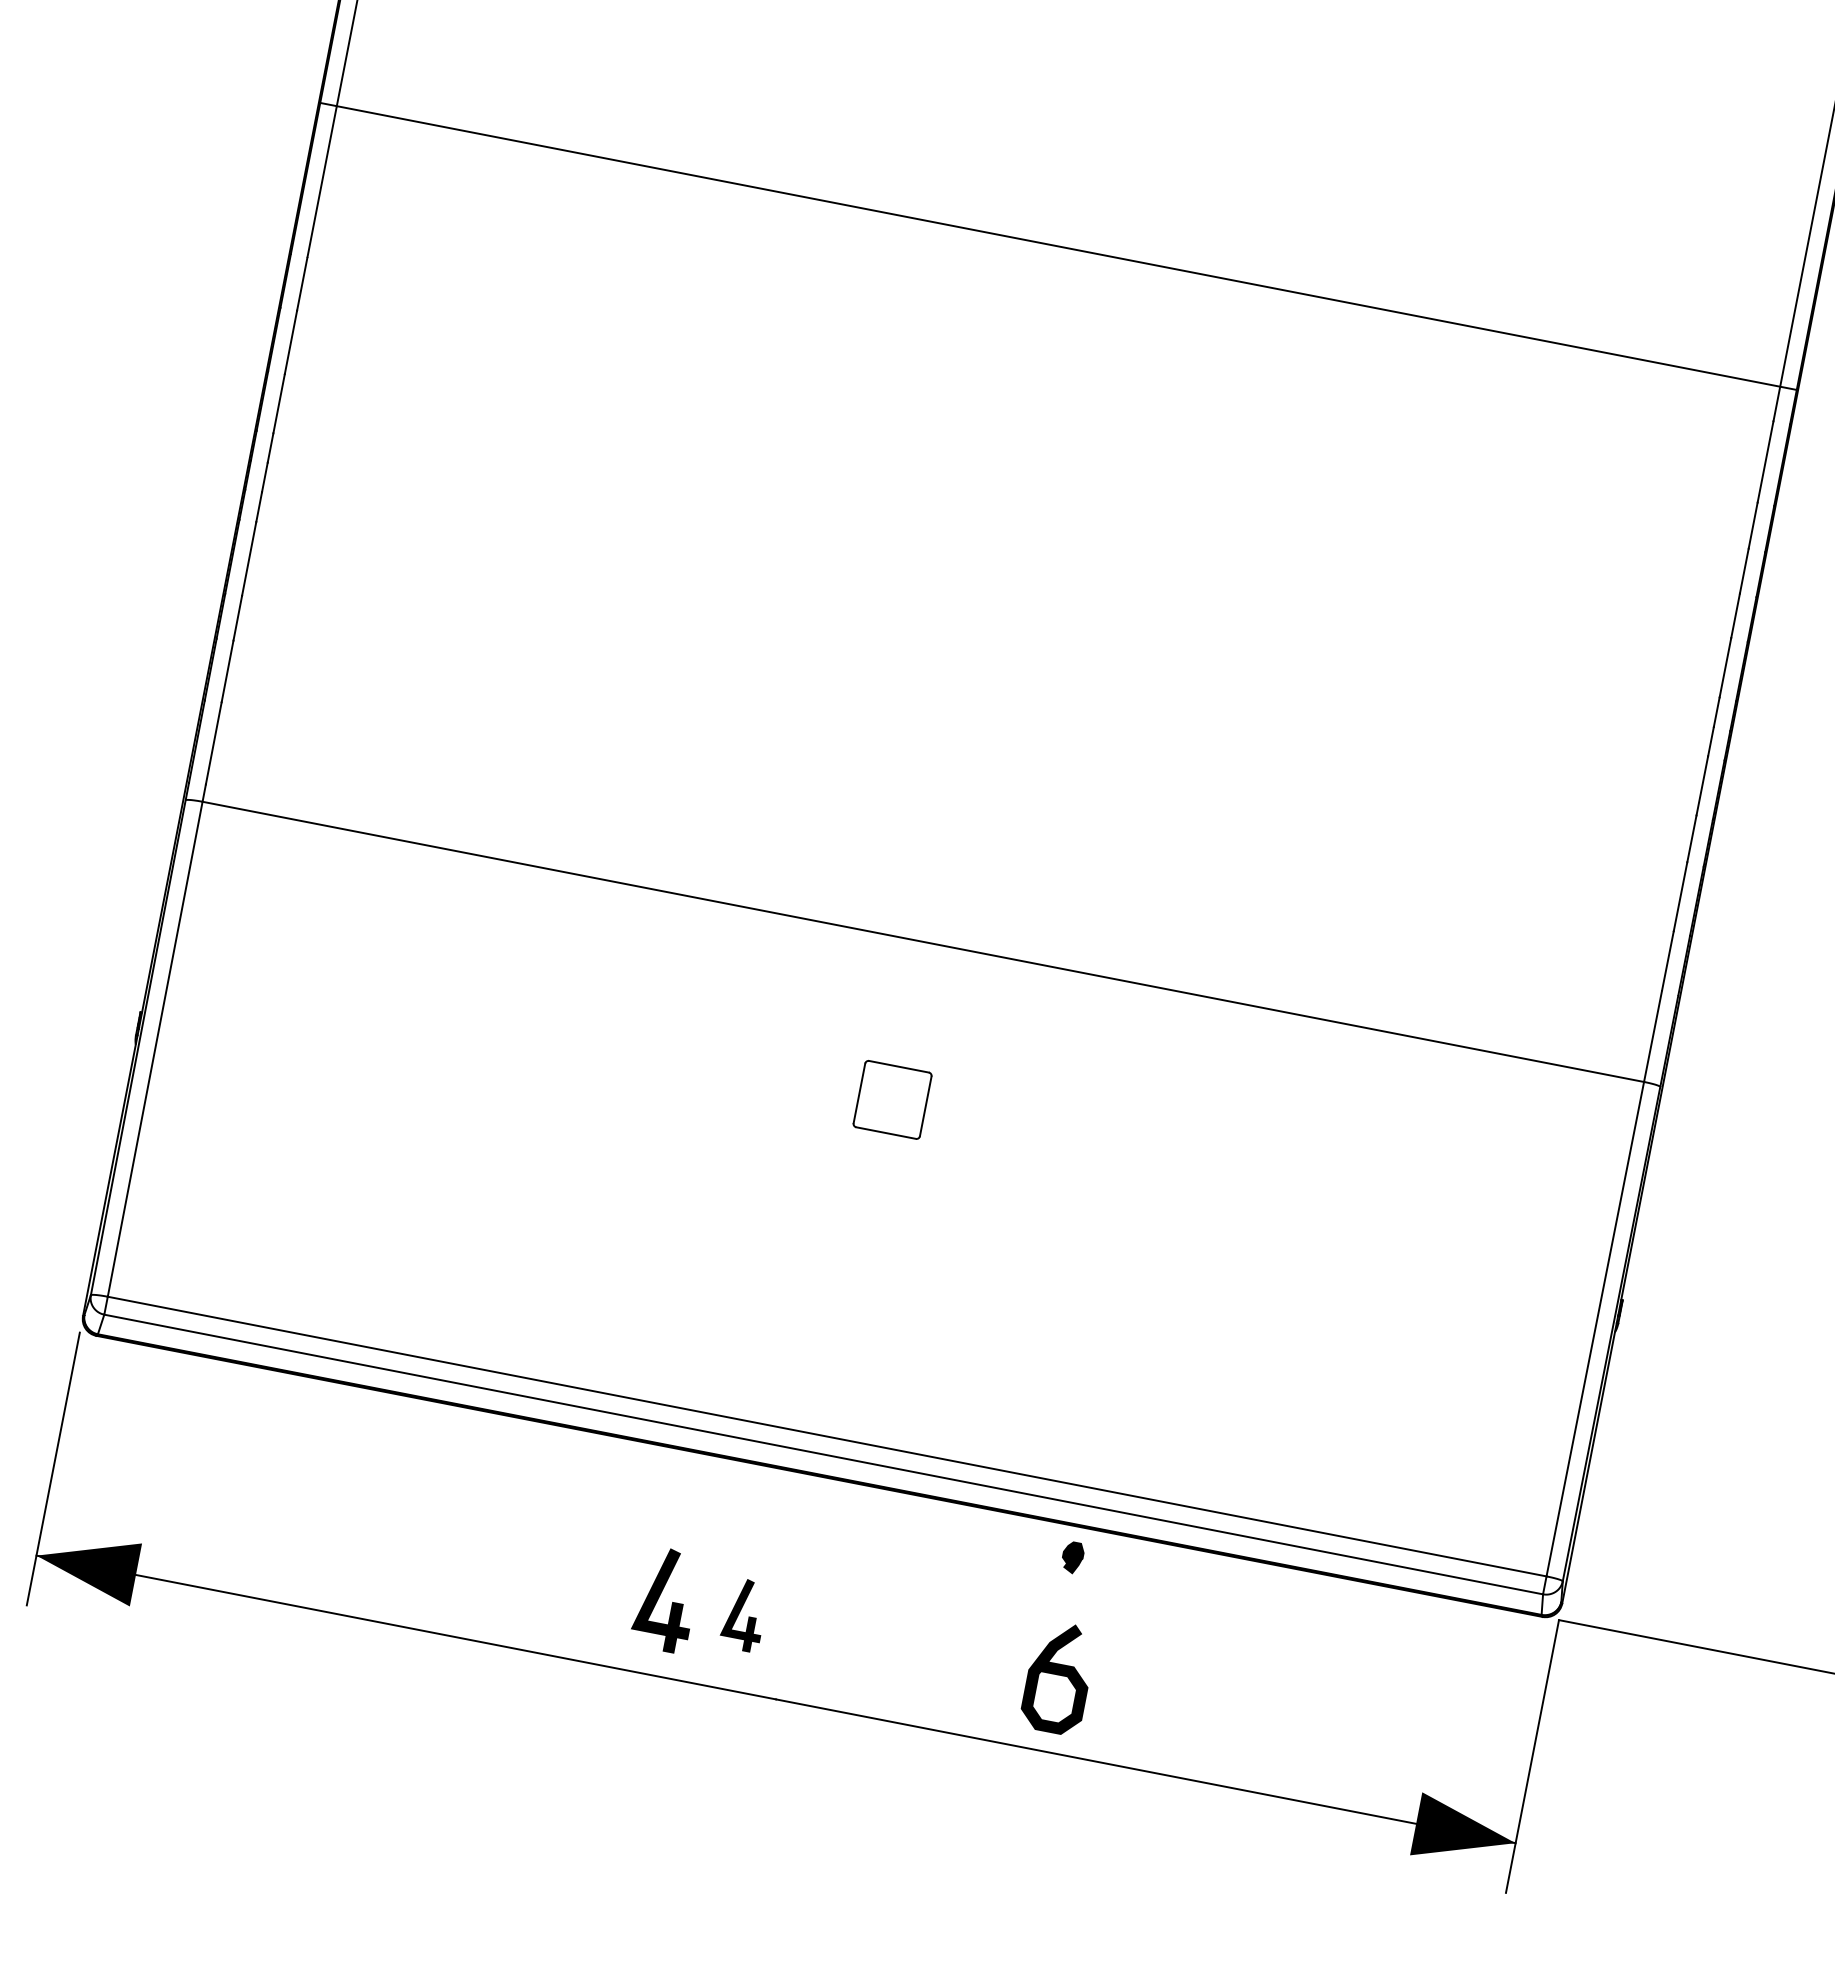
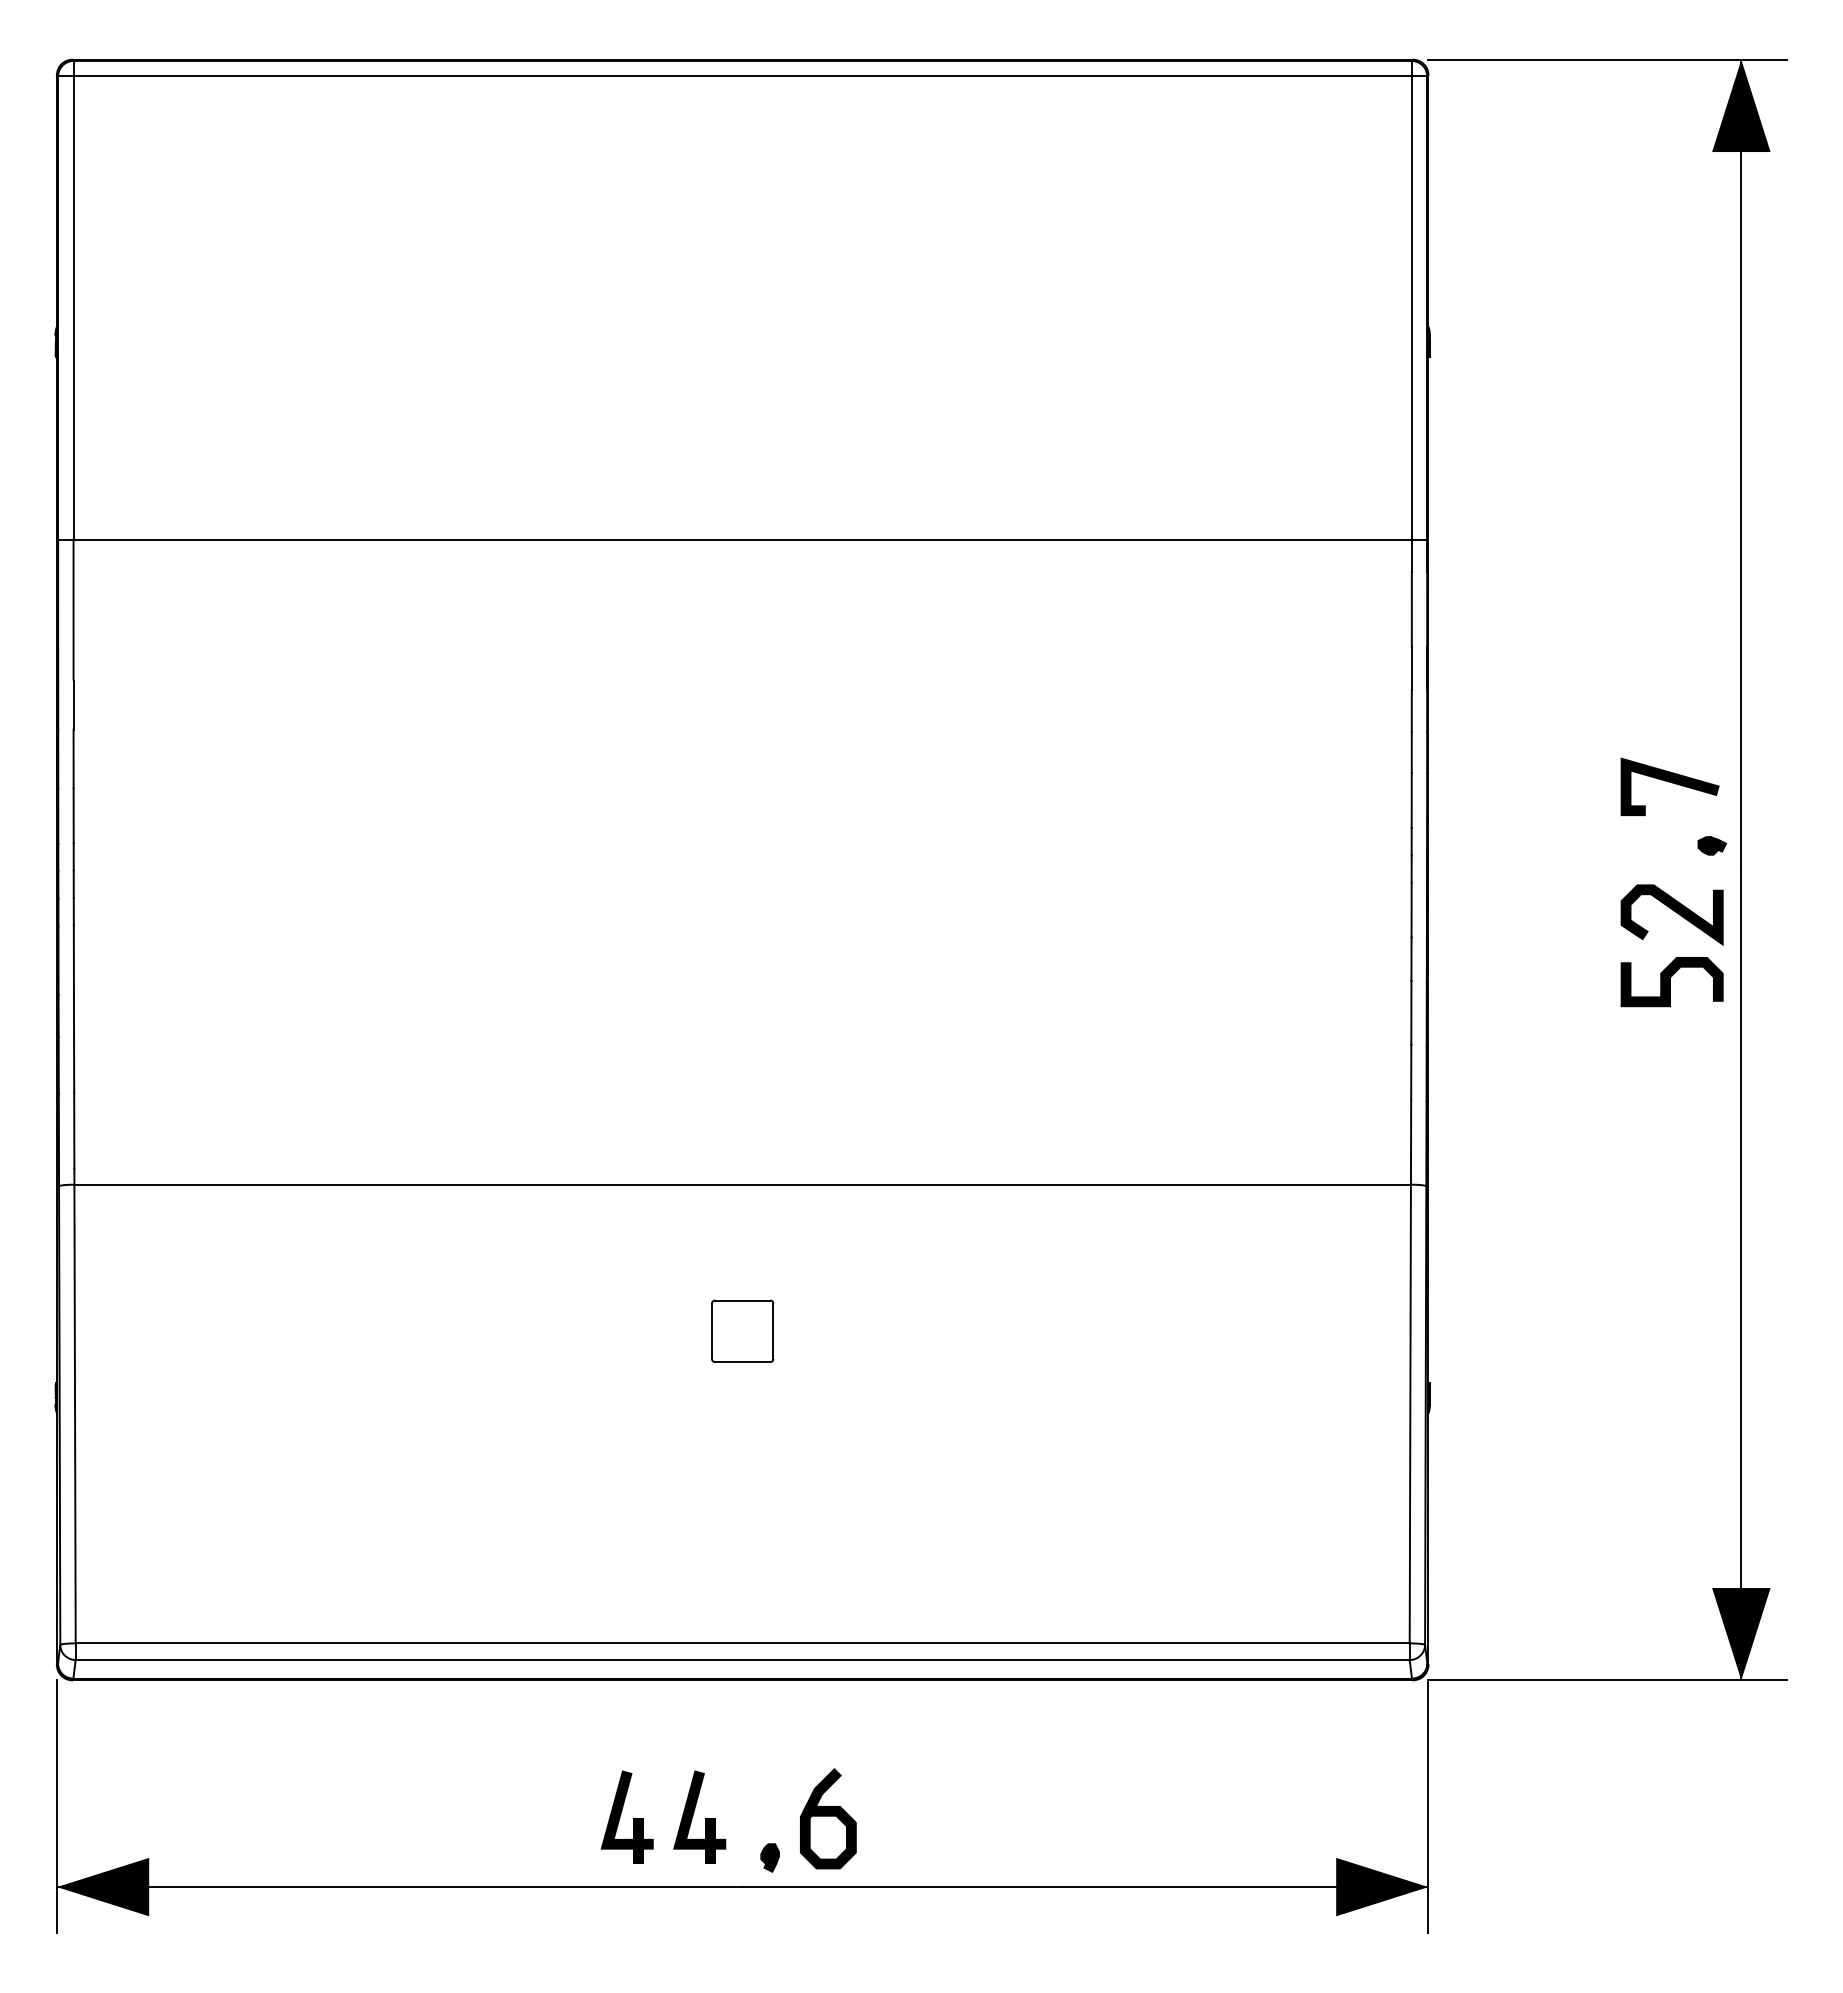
part: (1072, 1557) -> (769, 1857), moved
part: (744, 1614) -> (699, 1816), size x1.43
curve: (1059, 1675) -> (828, 1816), moved

